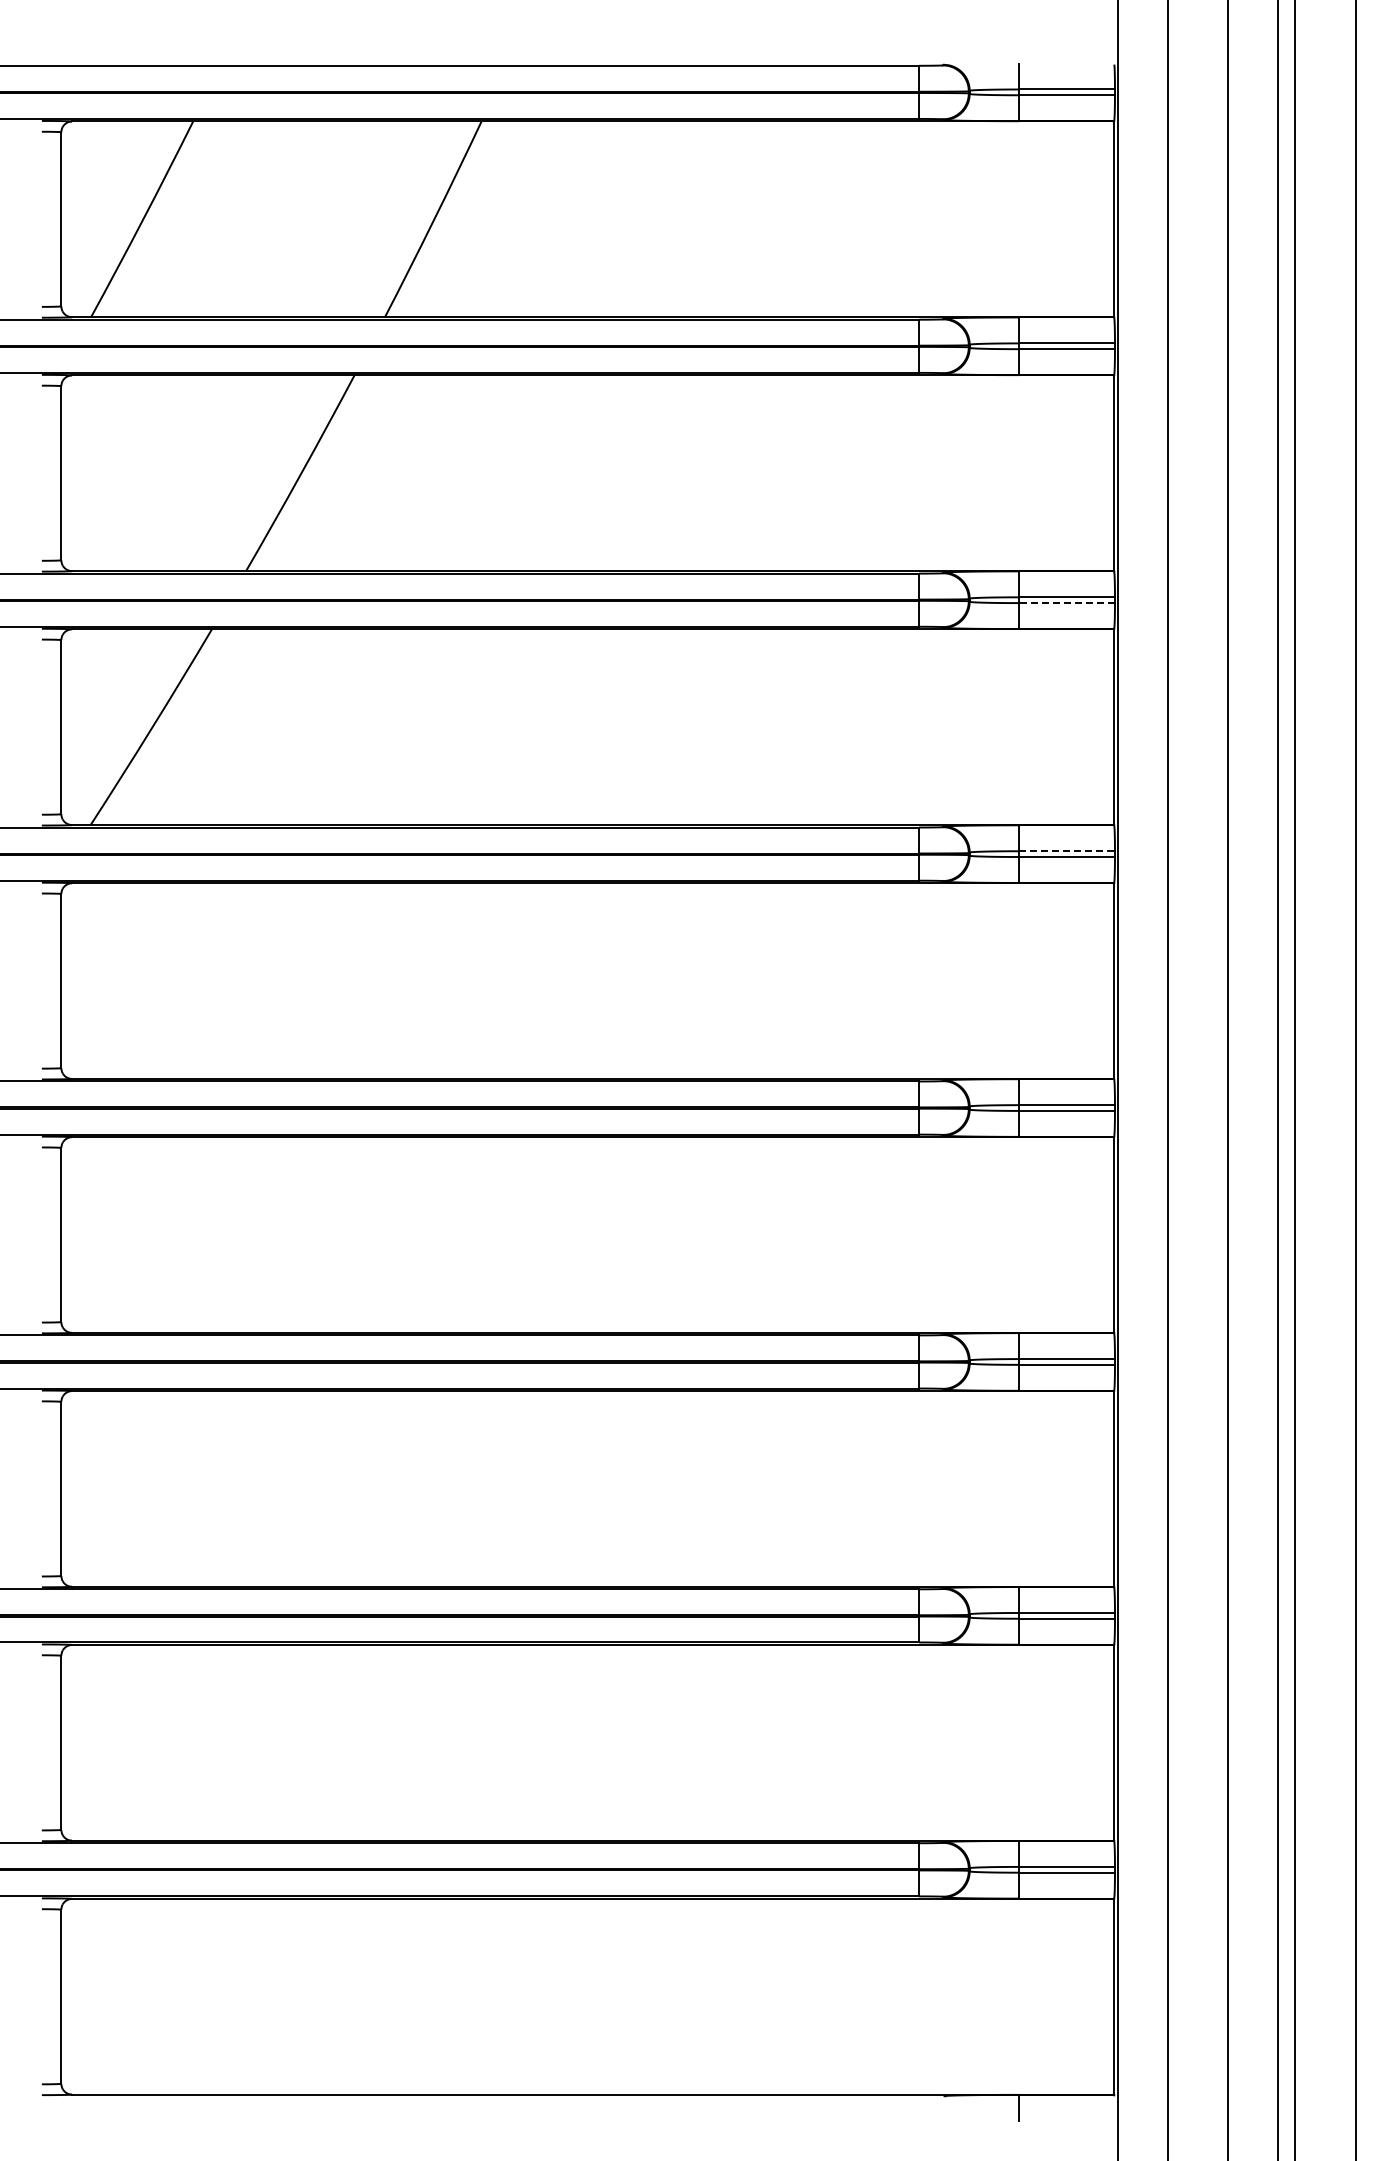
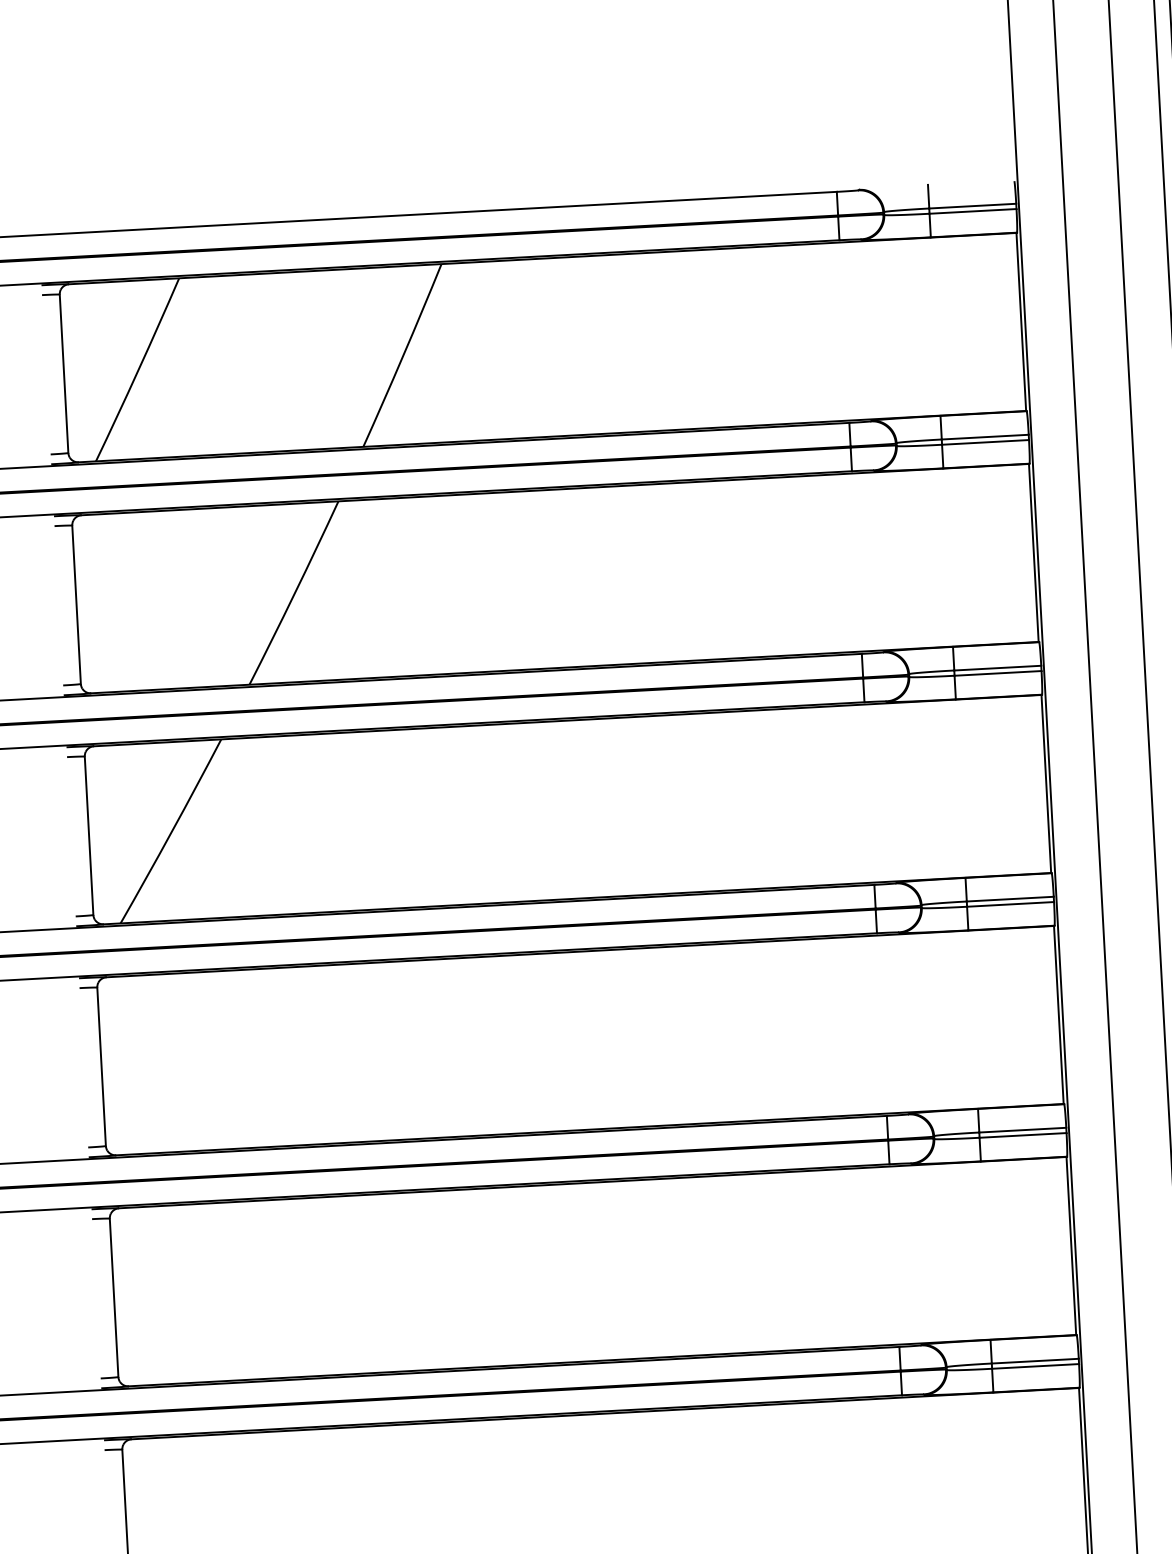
line: (1067, 603) -> (998, 673), dashed -> solid
line: (1067, 851) -> (1010, 899), dashed -> solid

